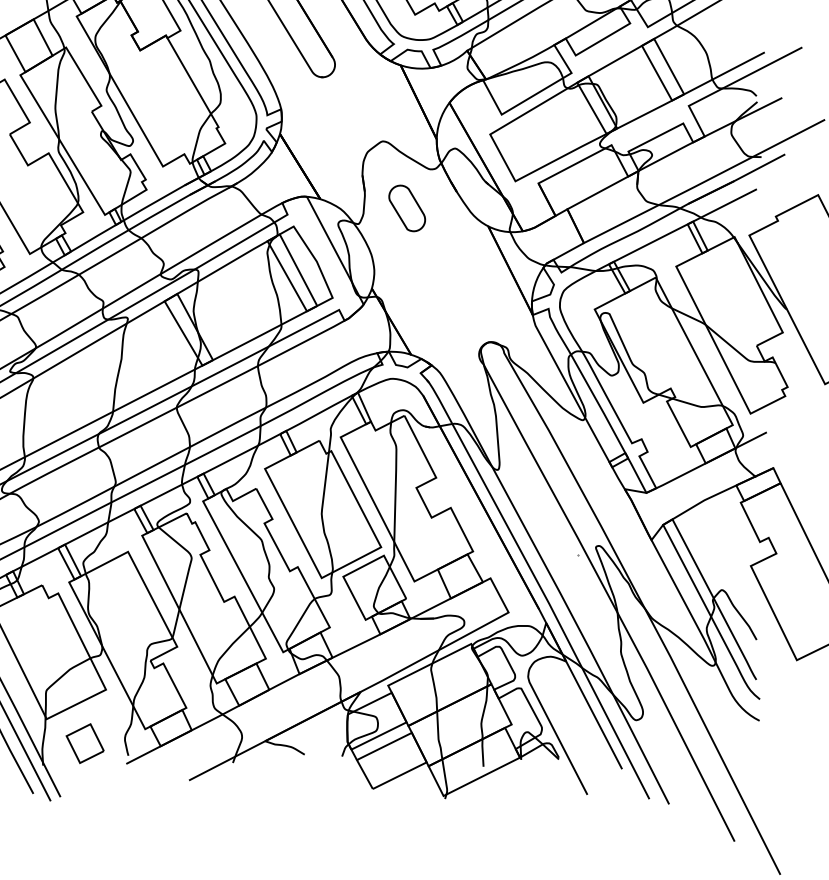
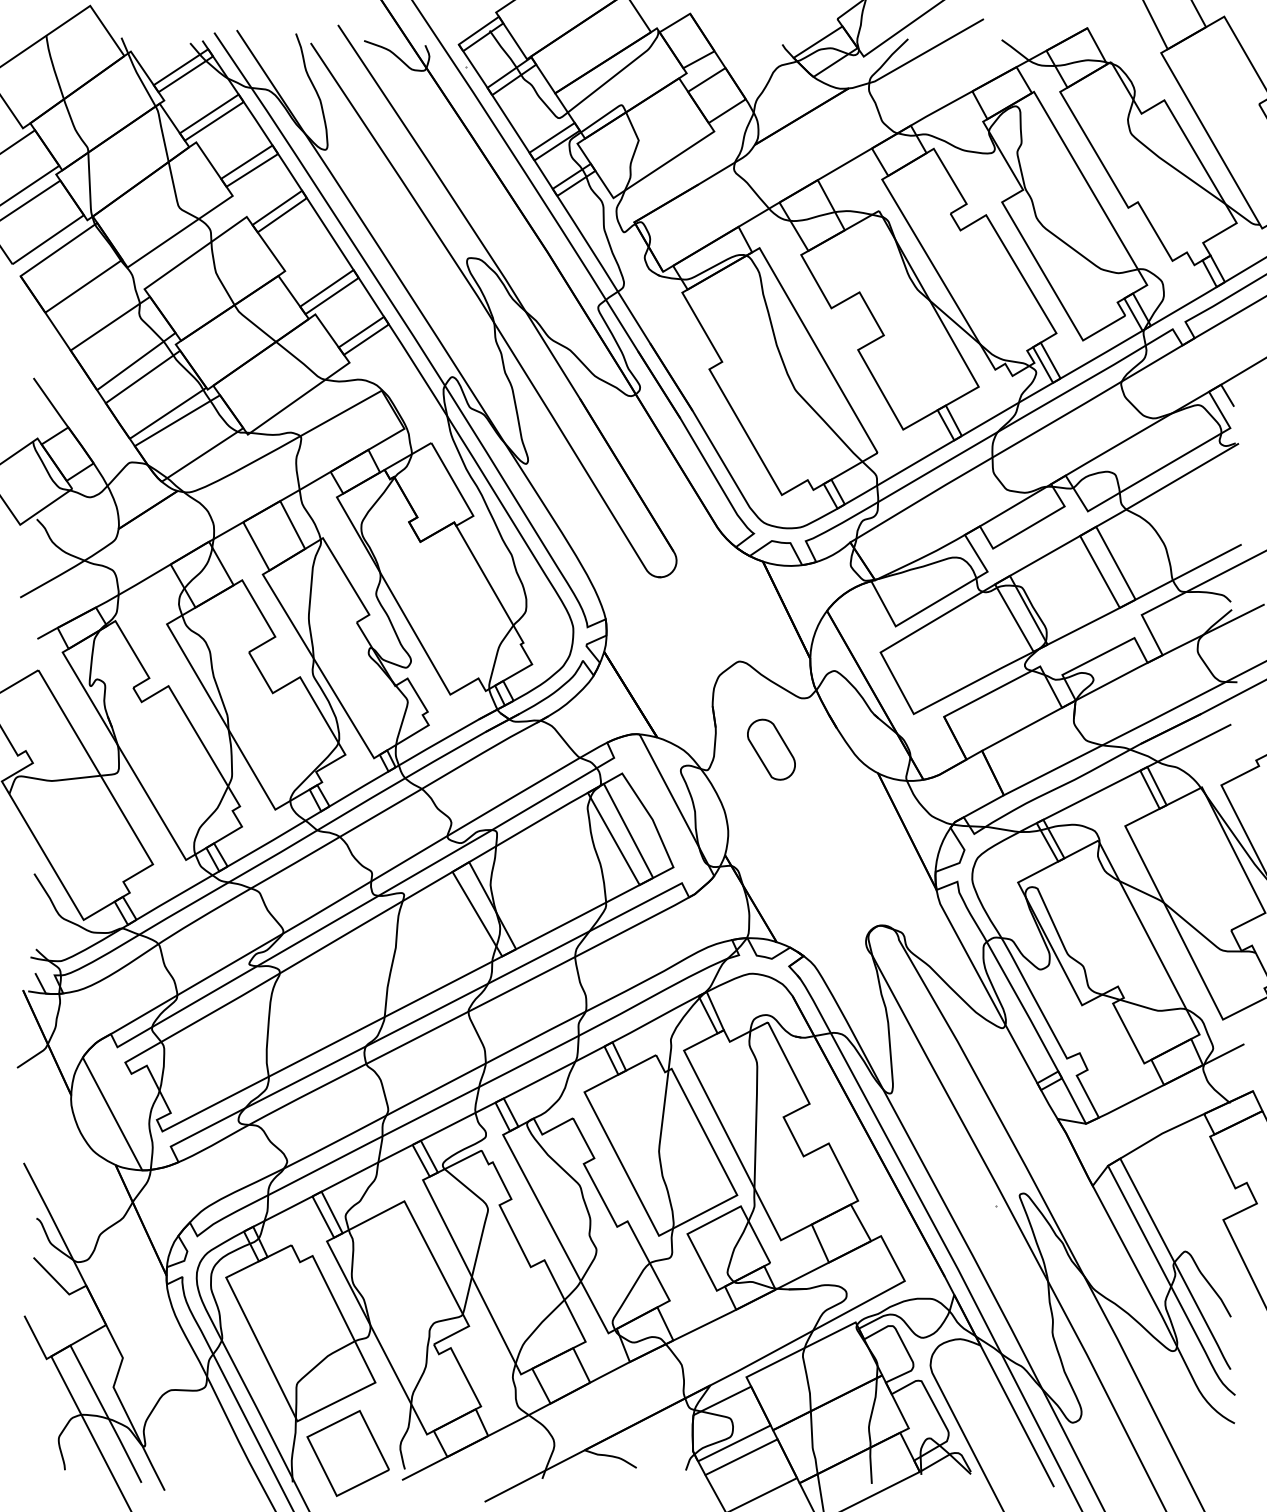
part: (84, 743) -> (347, 1453), size x1.67

